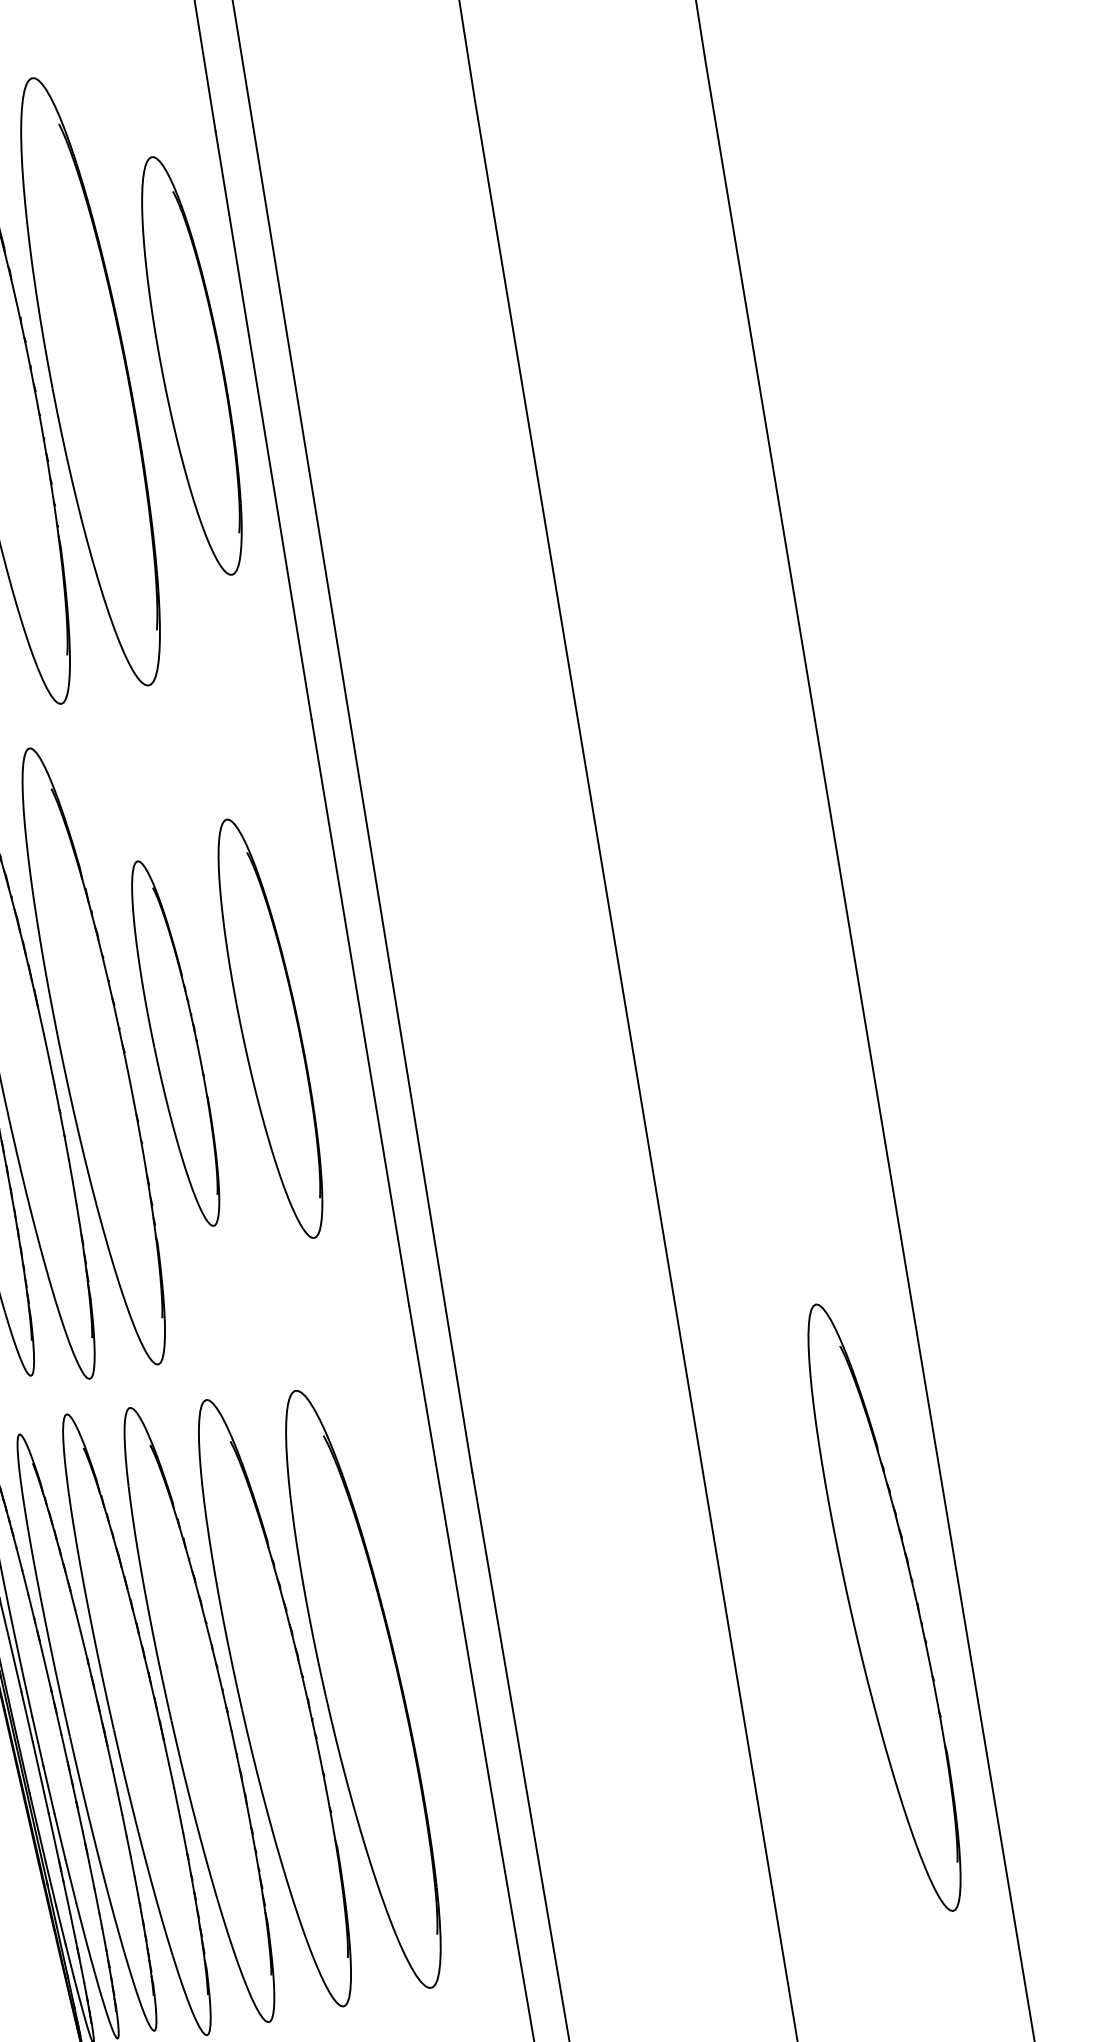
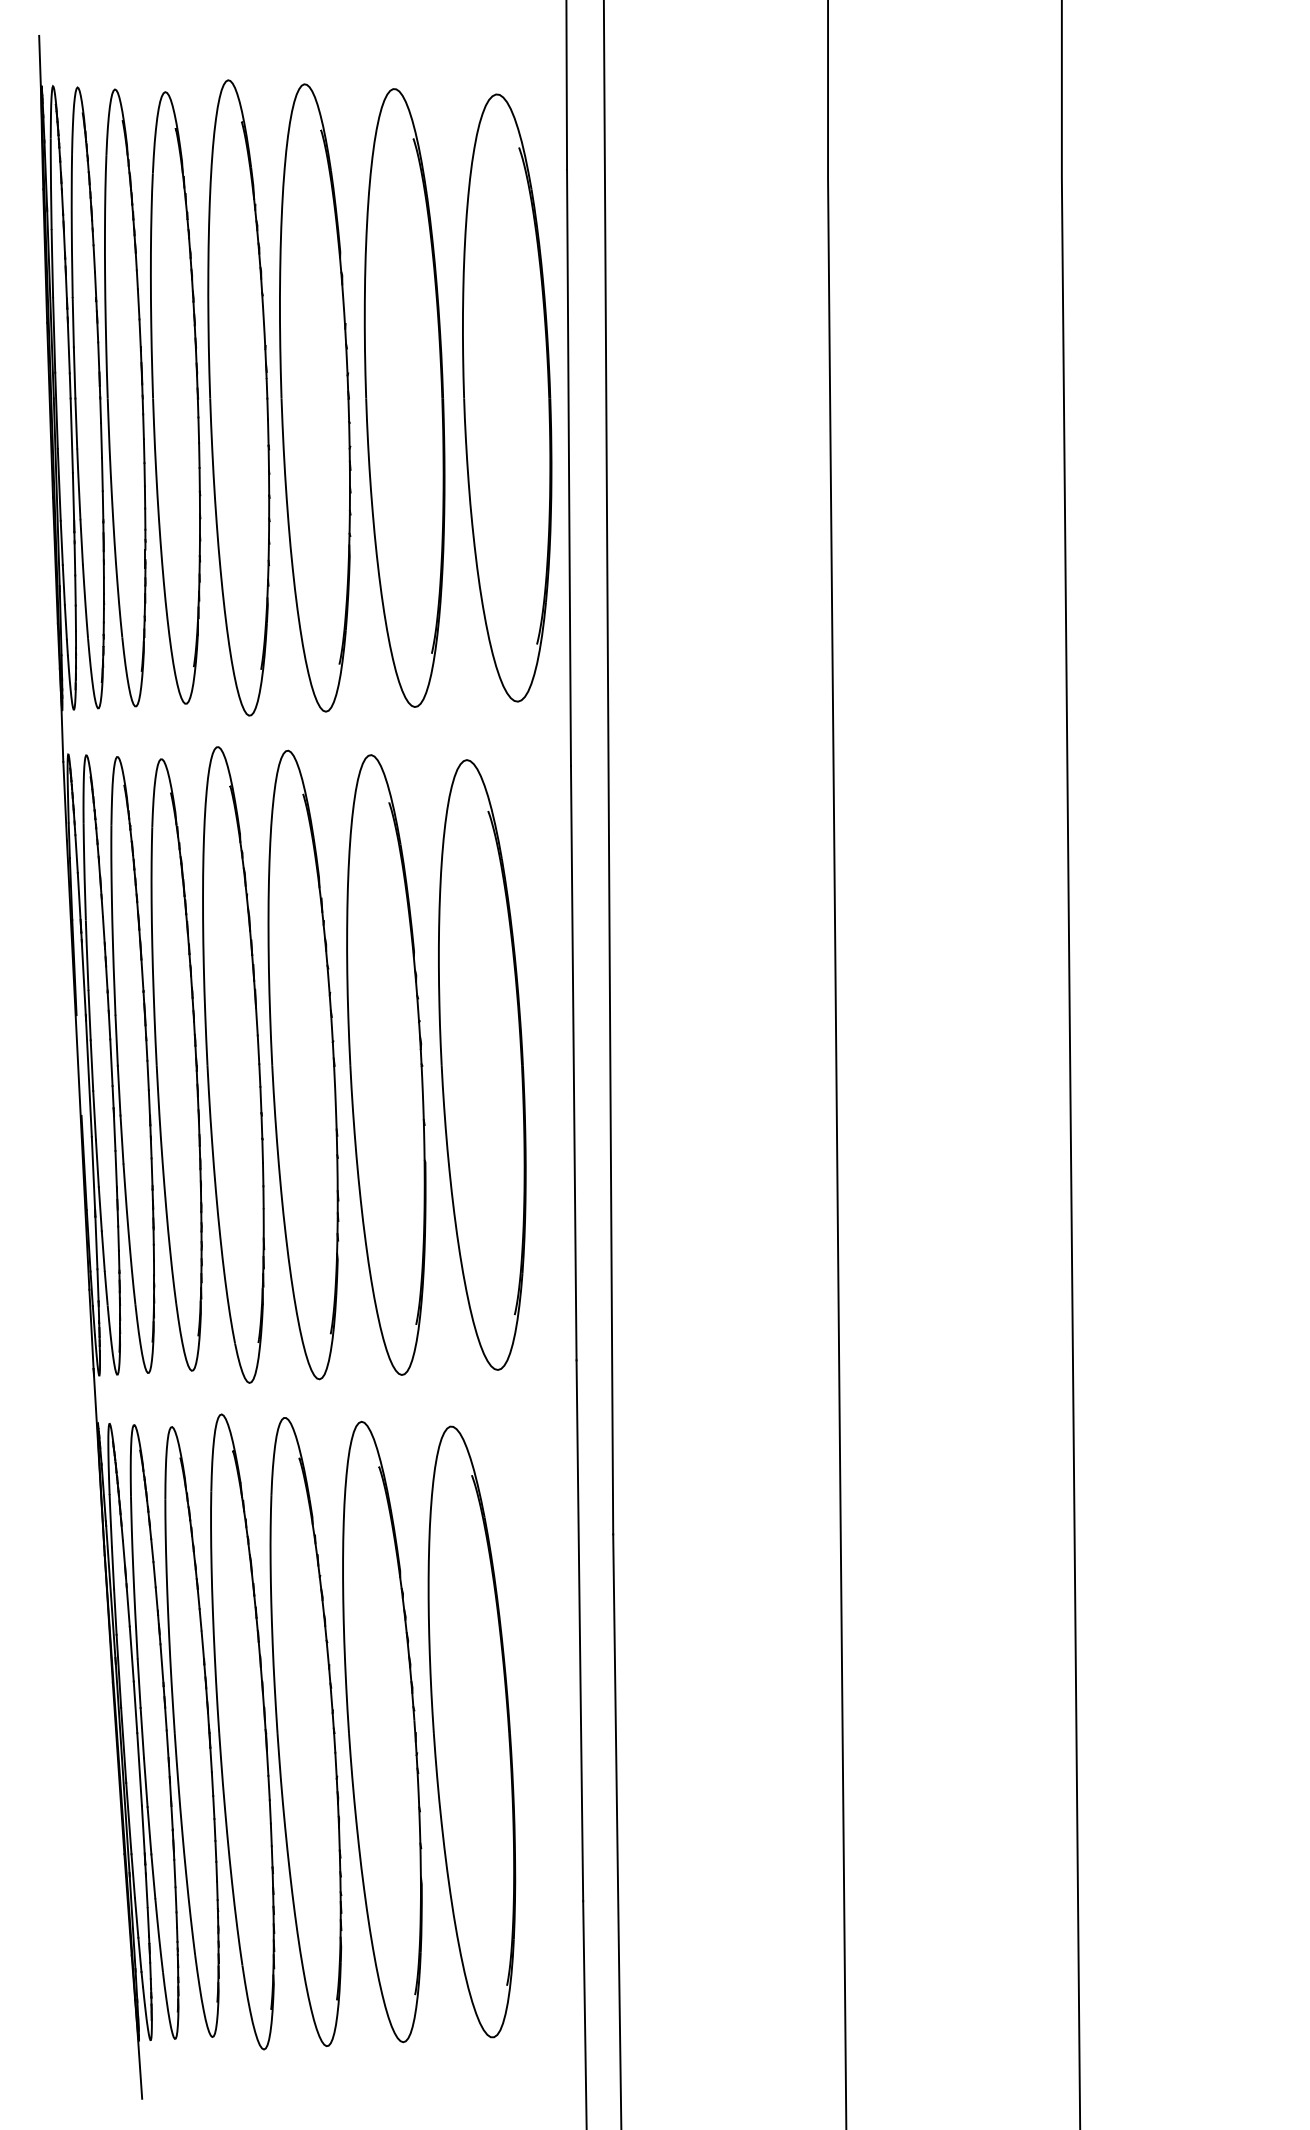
part: (192, 365) -> (507, 397), size x1.43
part: (270, 1028) -> (482, 1064), size x1.43
part: (175, 1043) -> (386, 1064), size x1.67
part: (884, 1607) -> (999, 1731), removed

